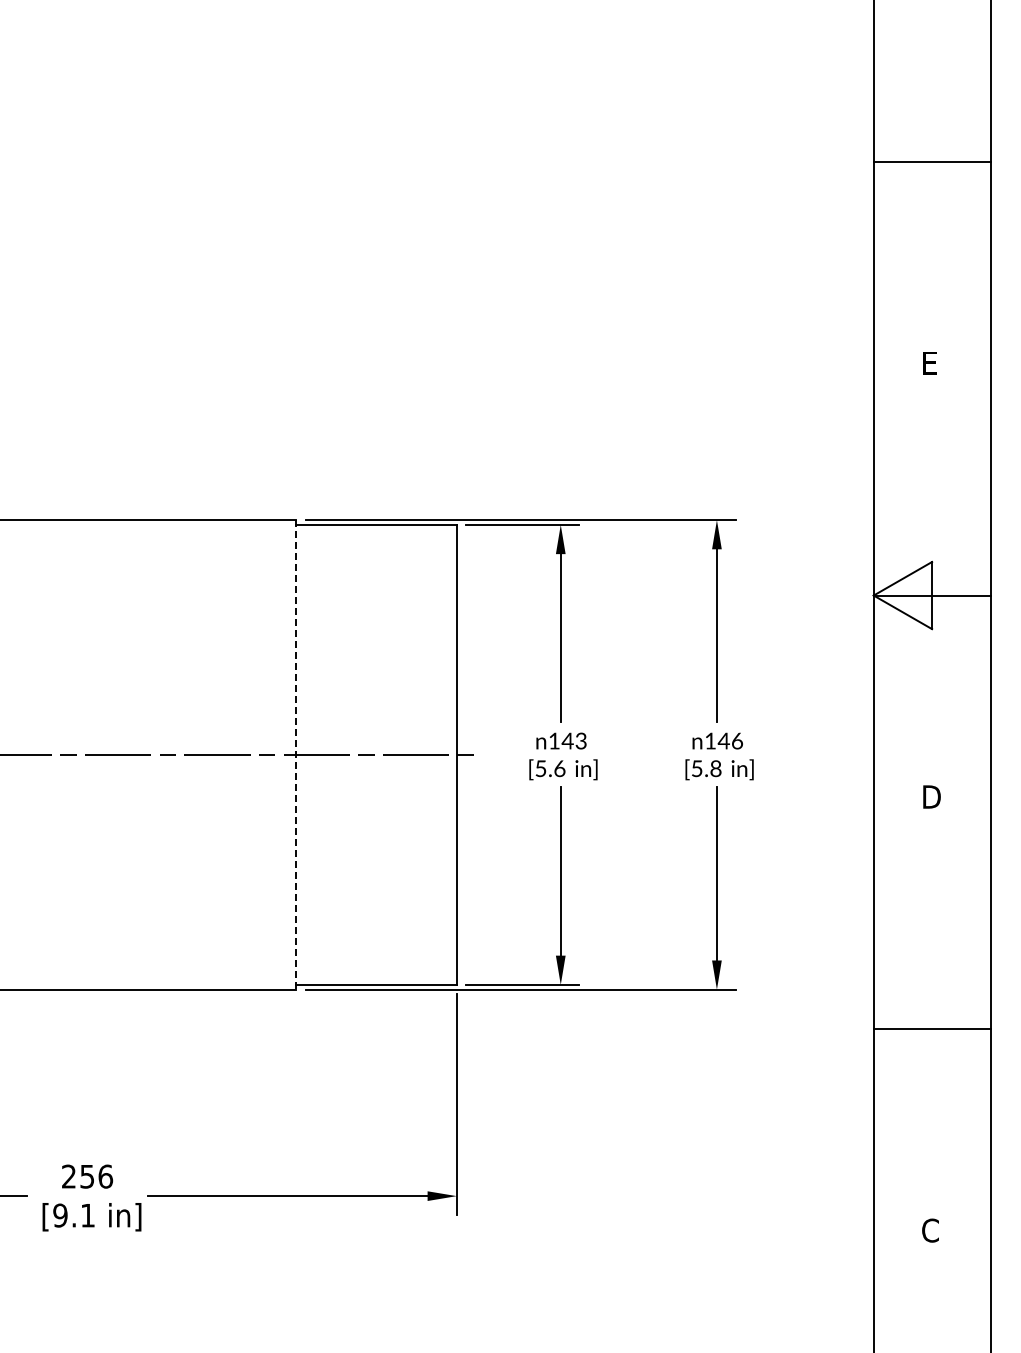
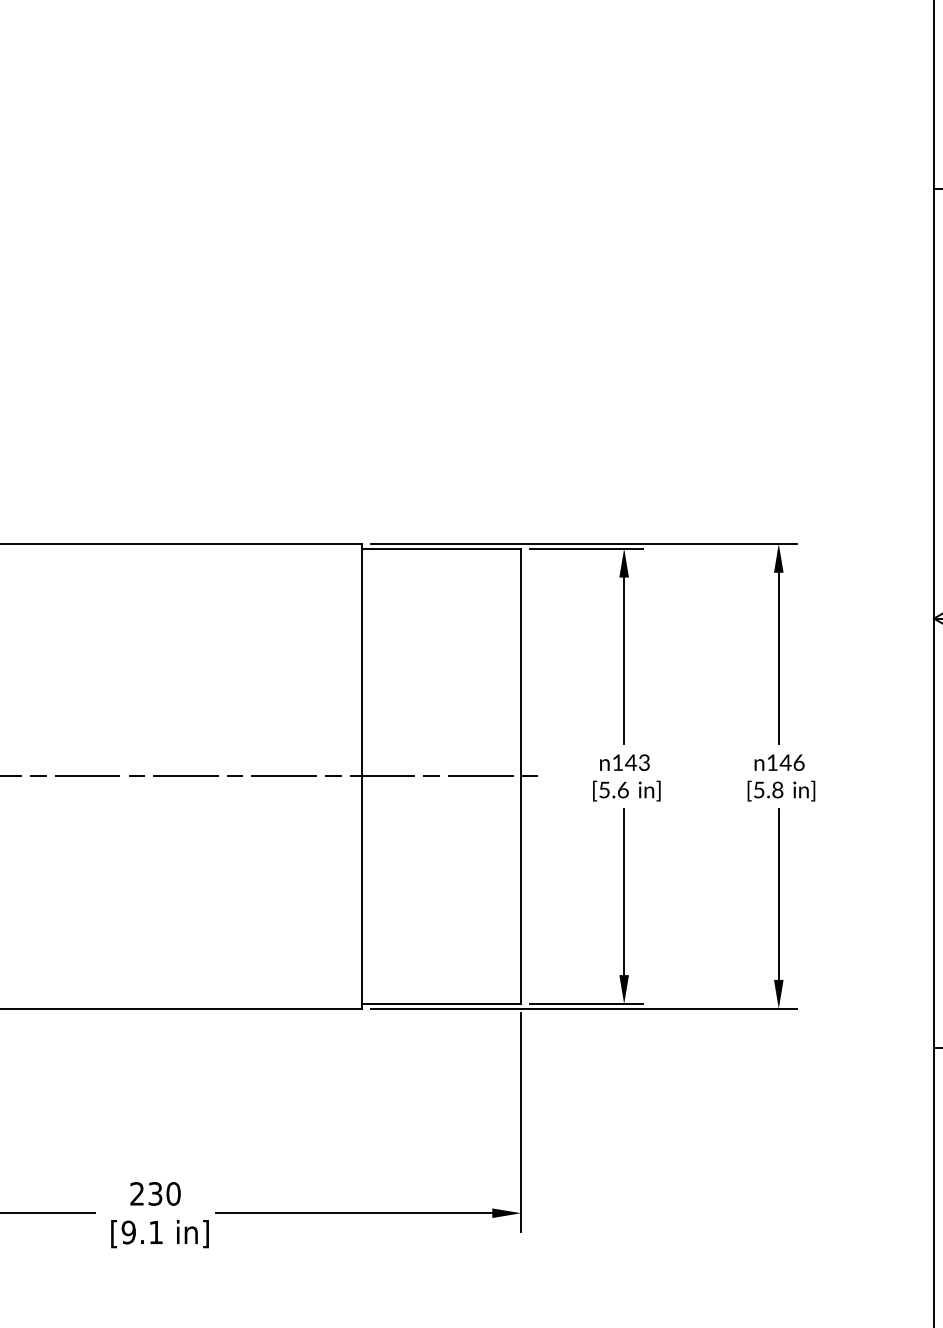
line: (296, 754) -> (362, 775), dashed -> solid
text: (97, 1176) -> (165, 1193), 256 -> 230

